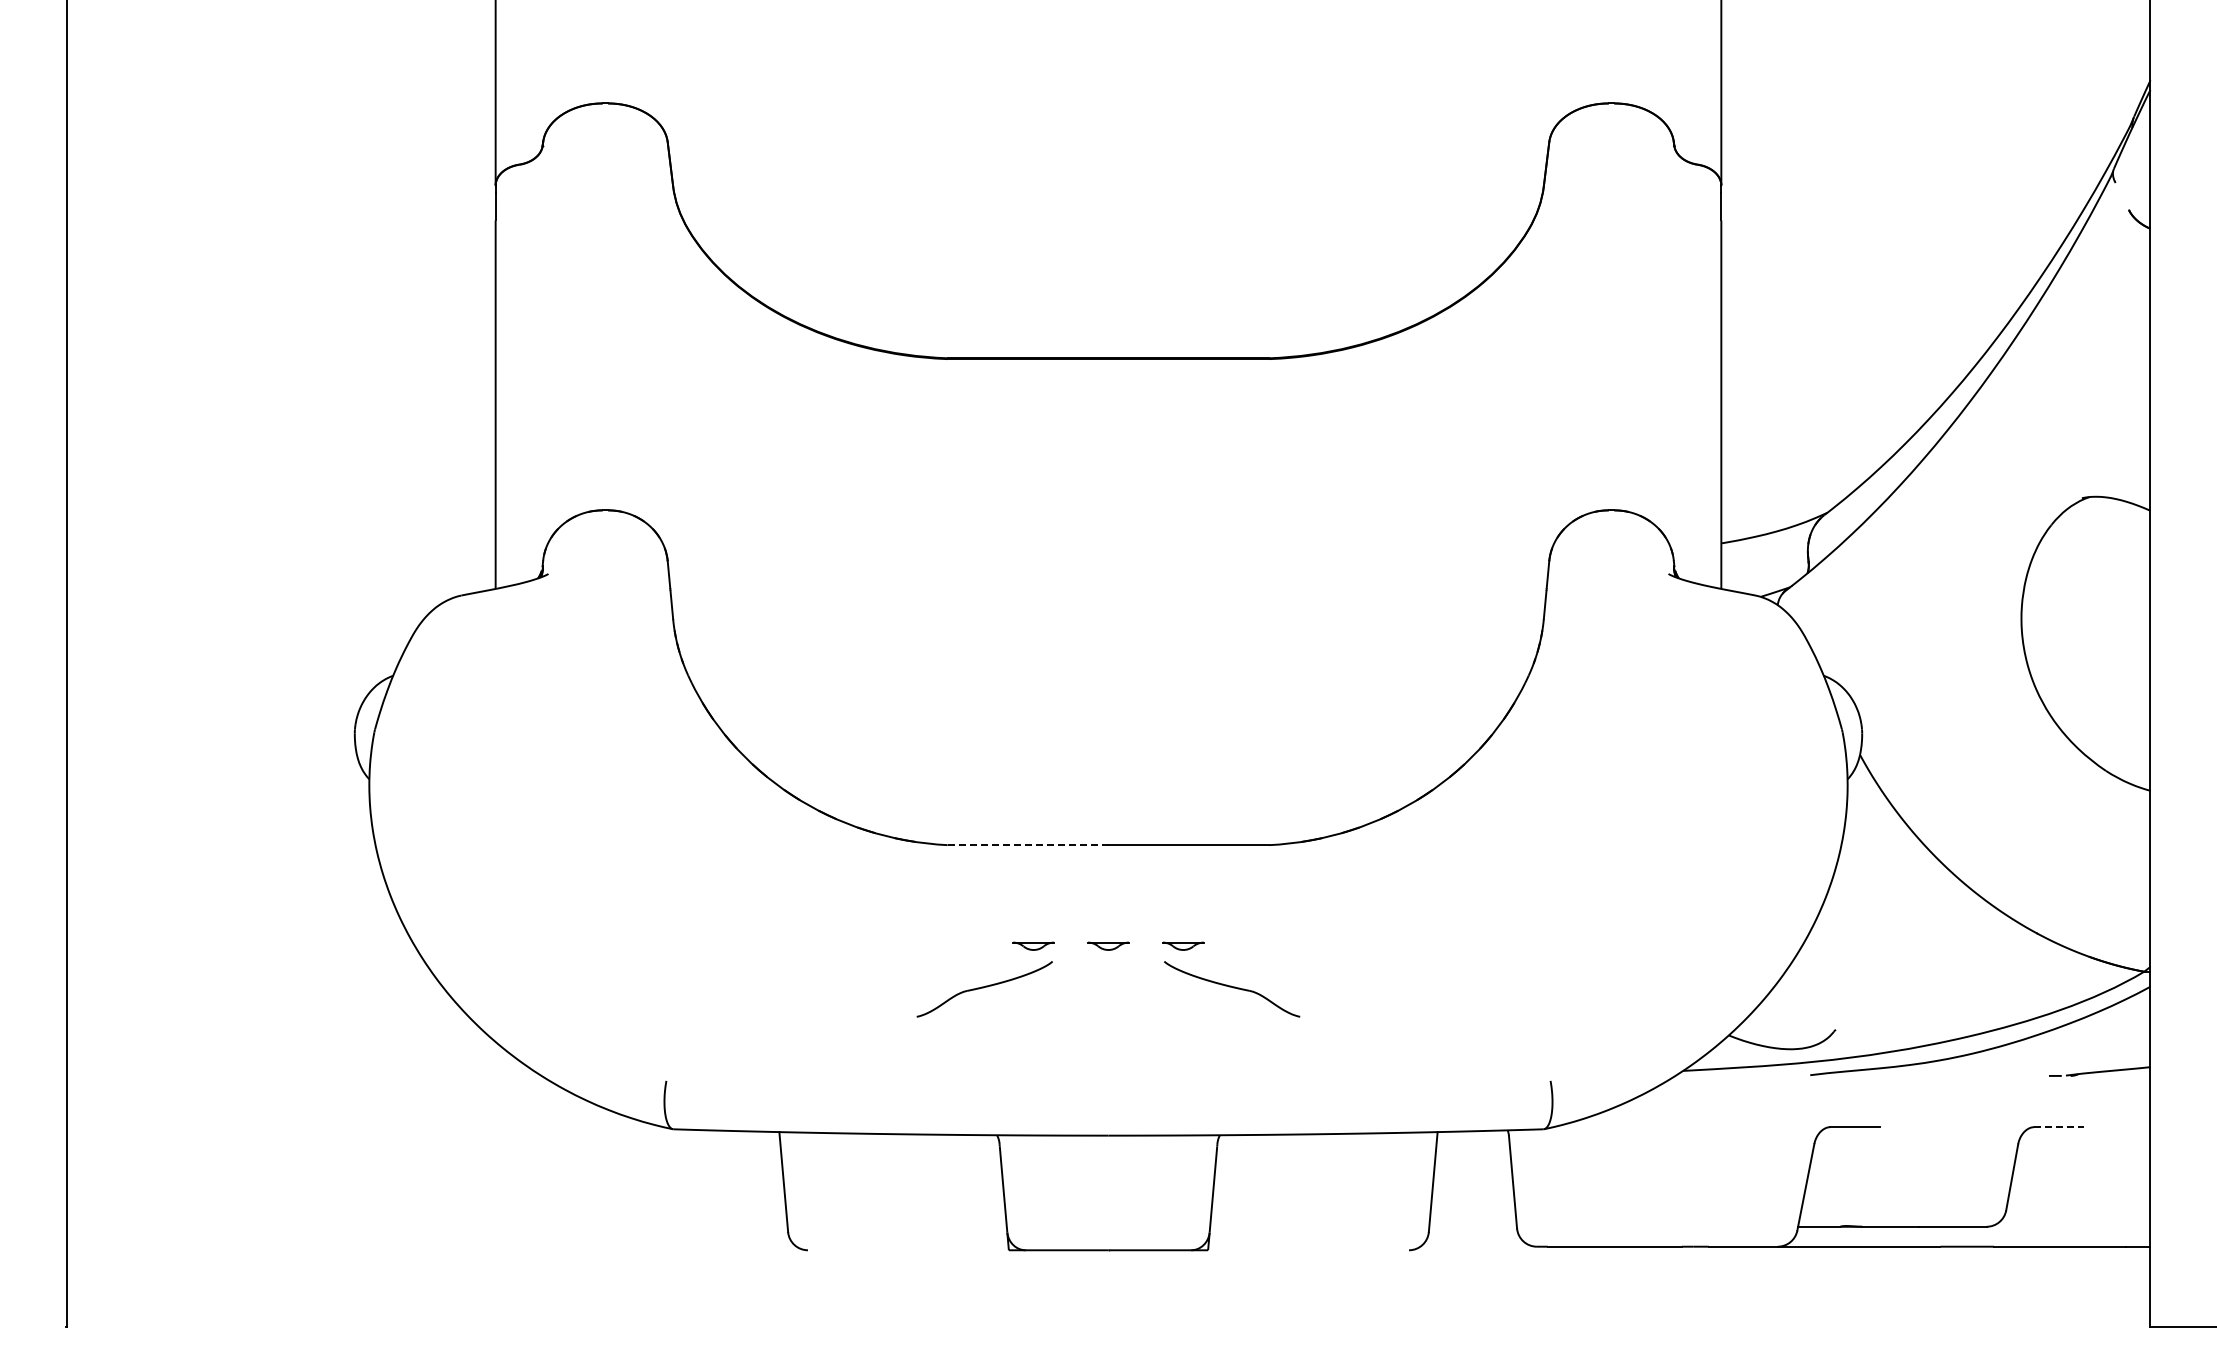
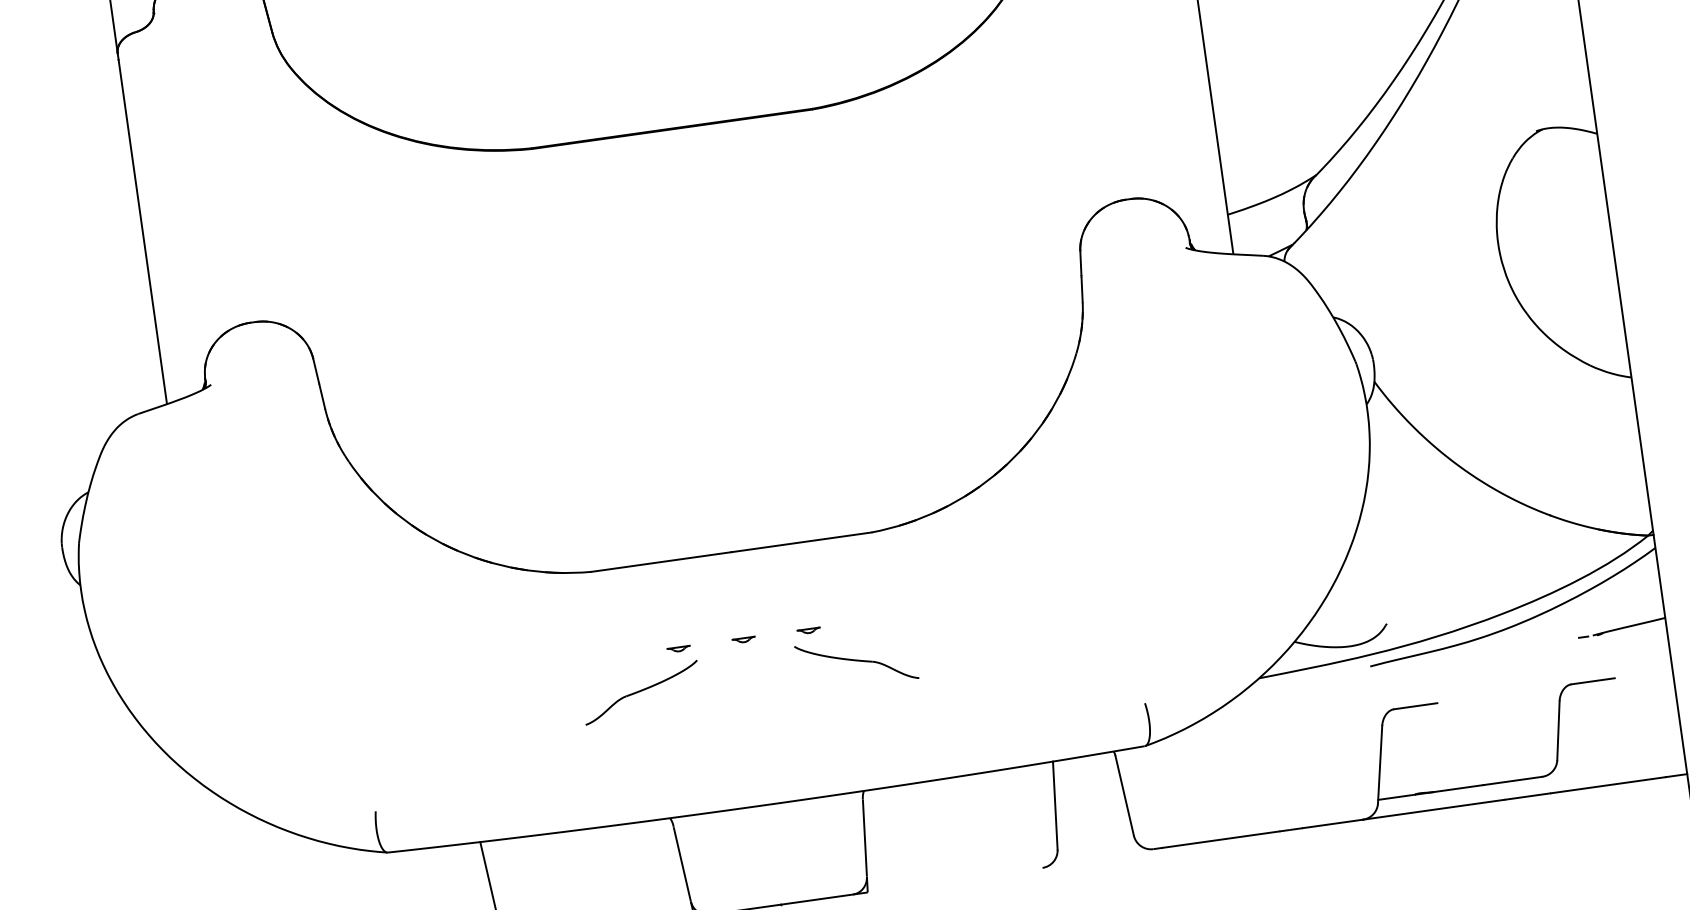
line: (1028, 845) -> (661, 562), dashed -> solid
part: (1033, 946) -> (678, 649), size x0.62
part: (1108, 946) -> (743, 640), size x0.62
part: (1182, 946) -> (808, 631), size x0.62
line: (2059, 1127) -> (1593, 681), dashed -> solid

